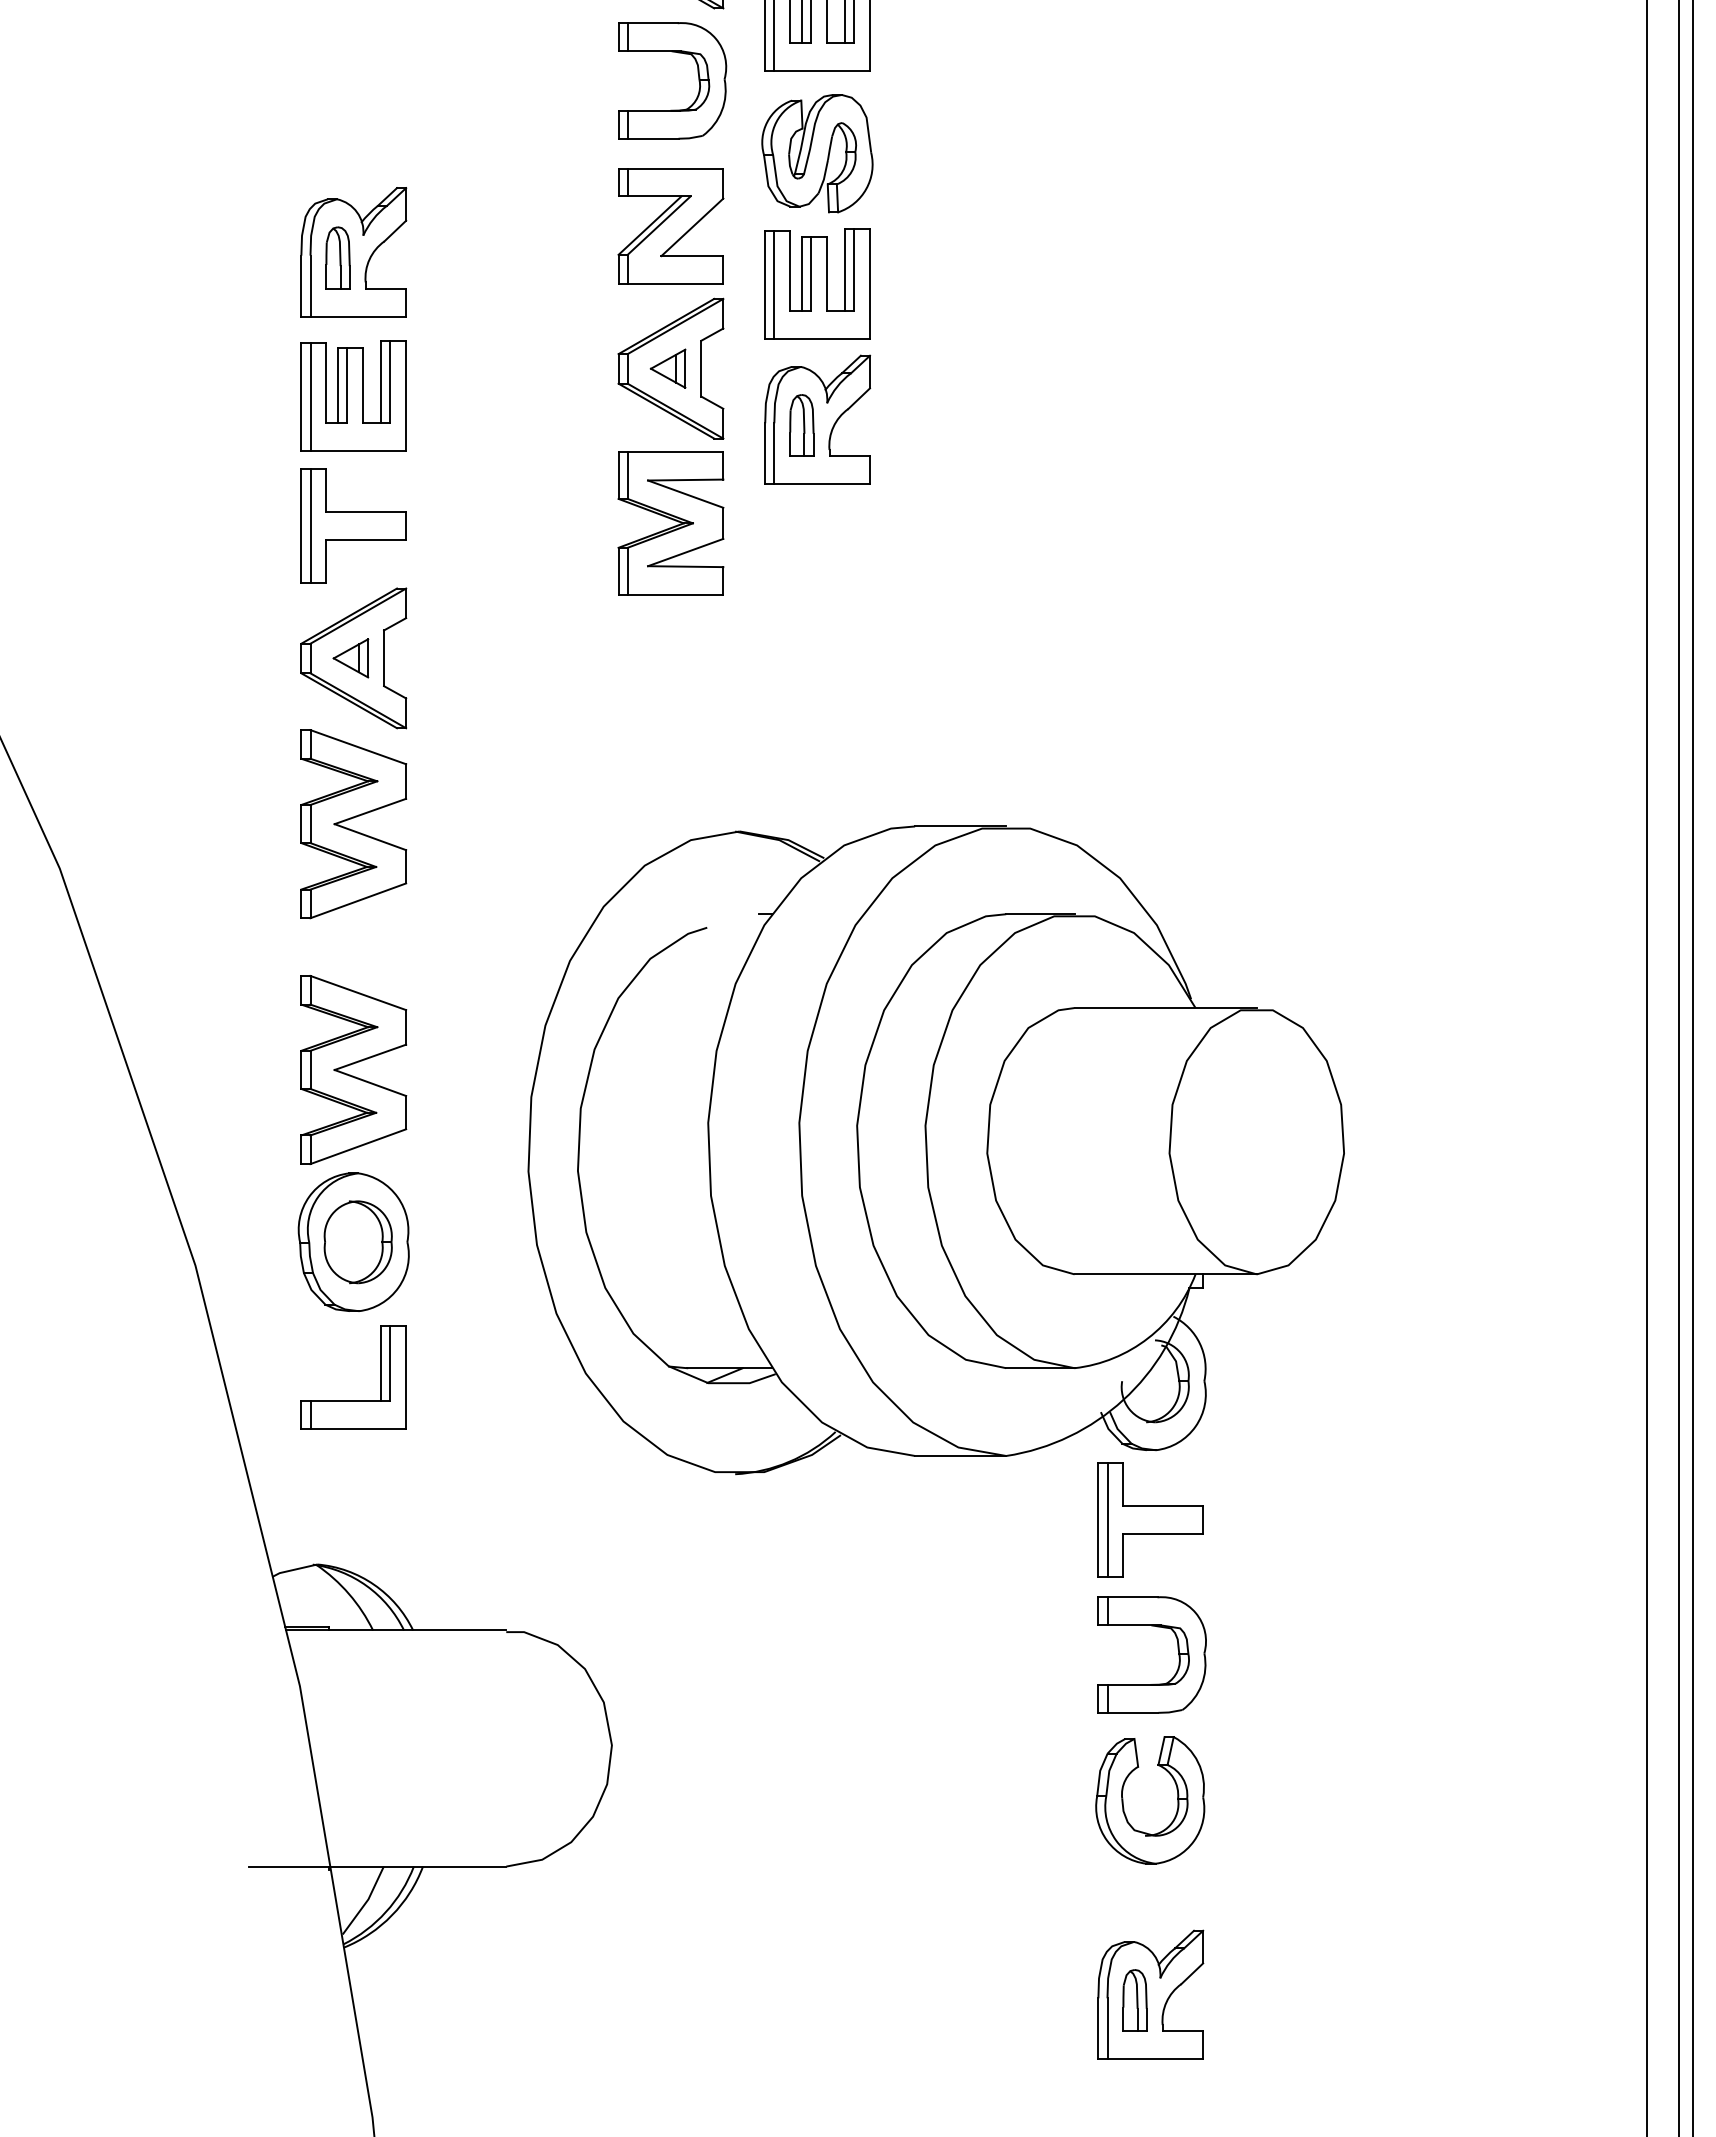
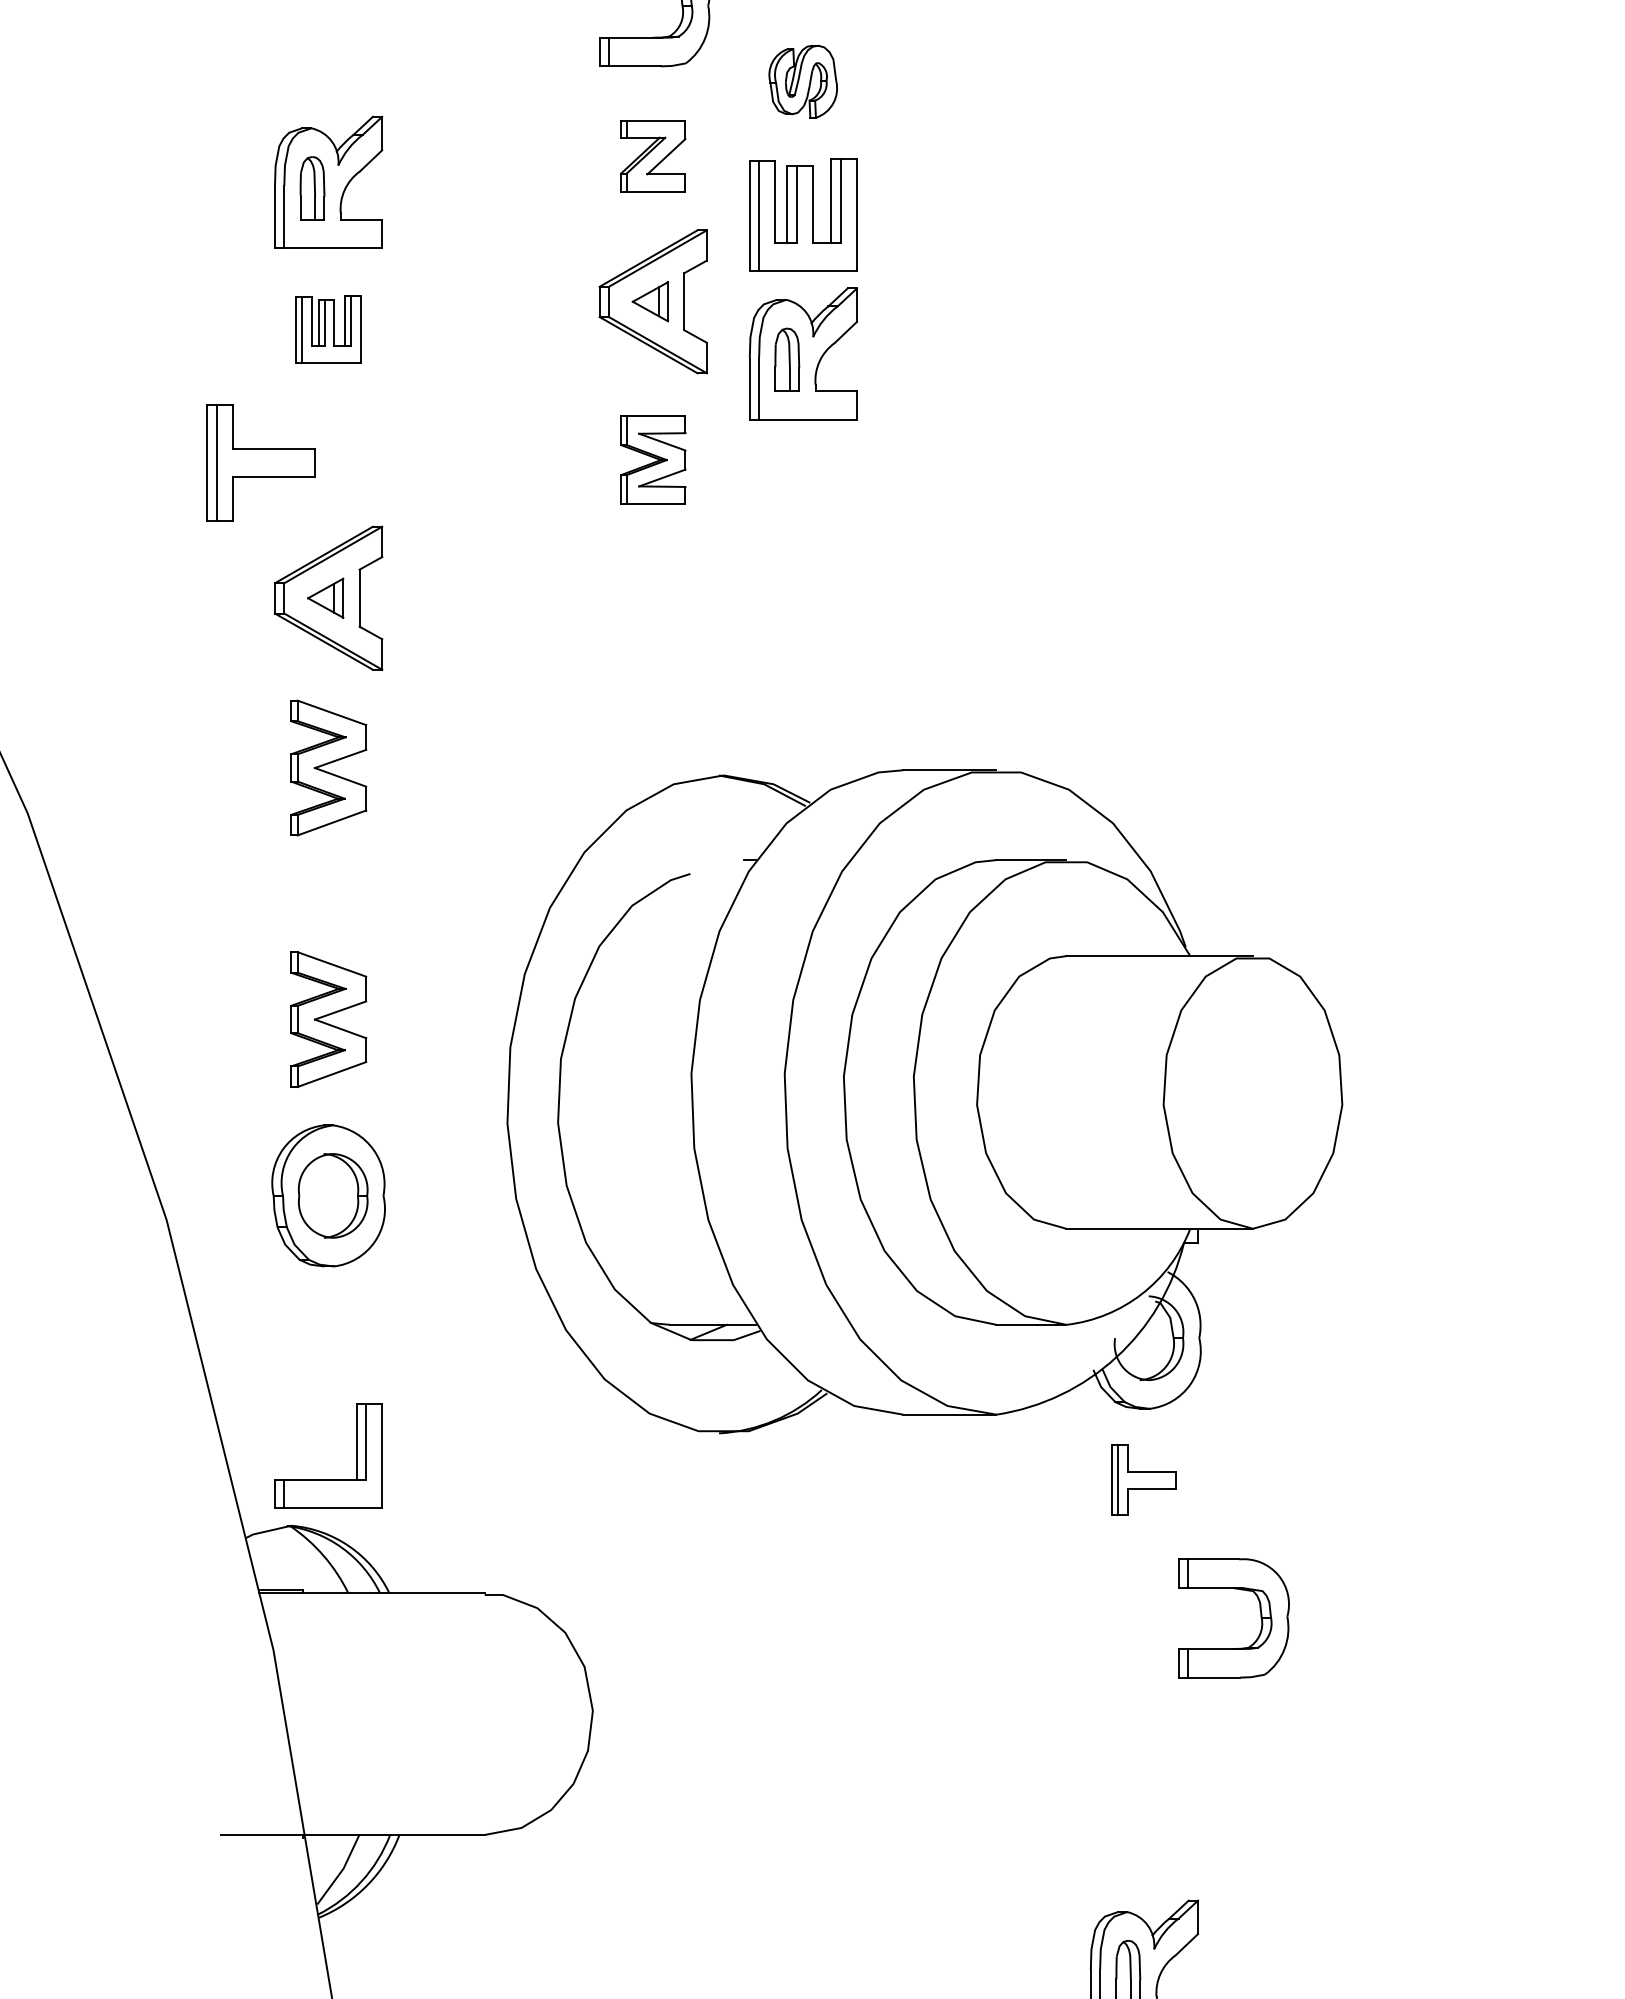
part: (817, 153) -> (803, 81), size x0.6
part: (670, 226) -> (652, 156), size x0.6
part: (353, 395) -> (328, 329), size x0.6
part: (670, 523) -> (652, 460), size x0.6
part: (353, 525) -> (260, 462), moved
part: (353, 824) -> (328, 768), size x0.7
part: (353, 1069) -> (328, 1019), size x0.7
part: (353, 1400) -> (328, 1479), moved
part: (1150, 1519) -> (1144, 1479), size x0.6
part: (1177, 1649) -> (1259, 1612), moved
part: (1123, 1800) -> (1116, 1767), removed

